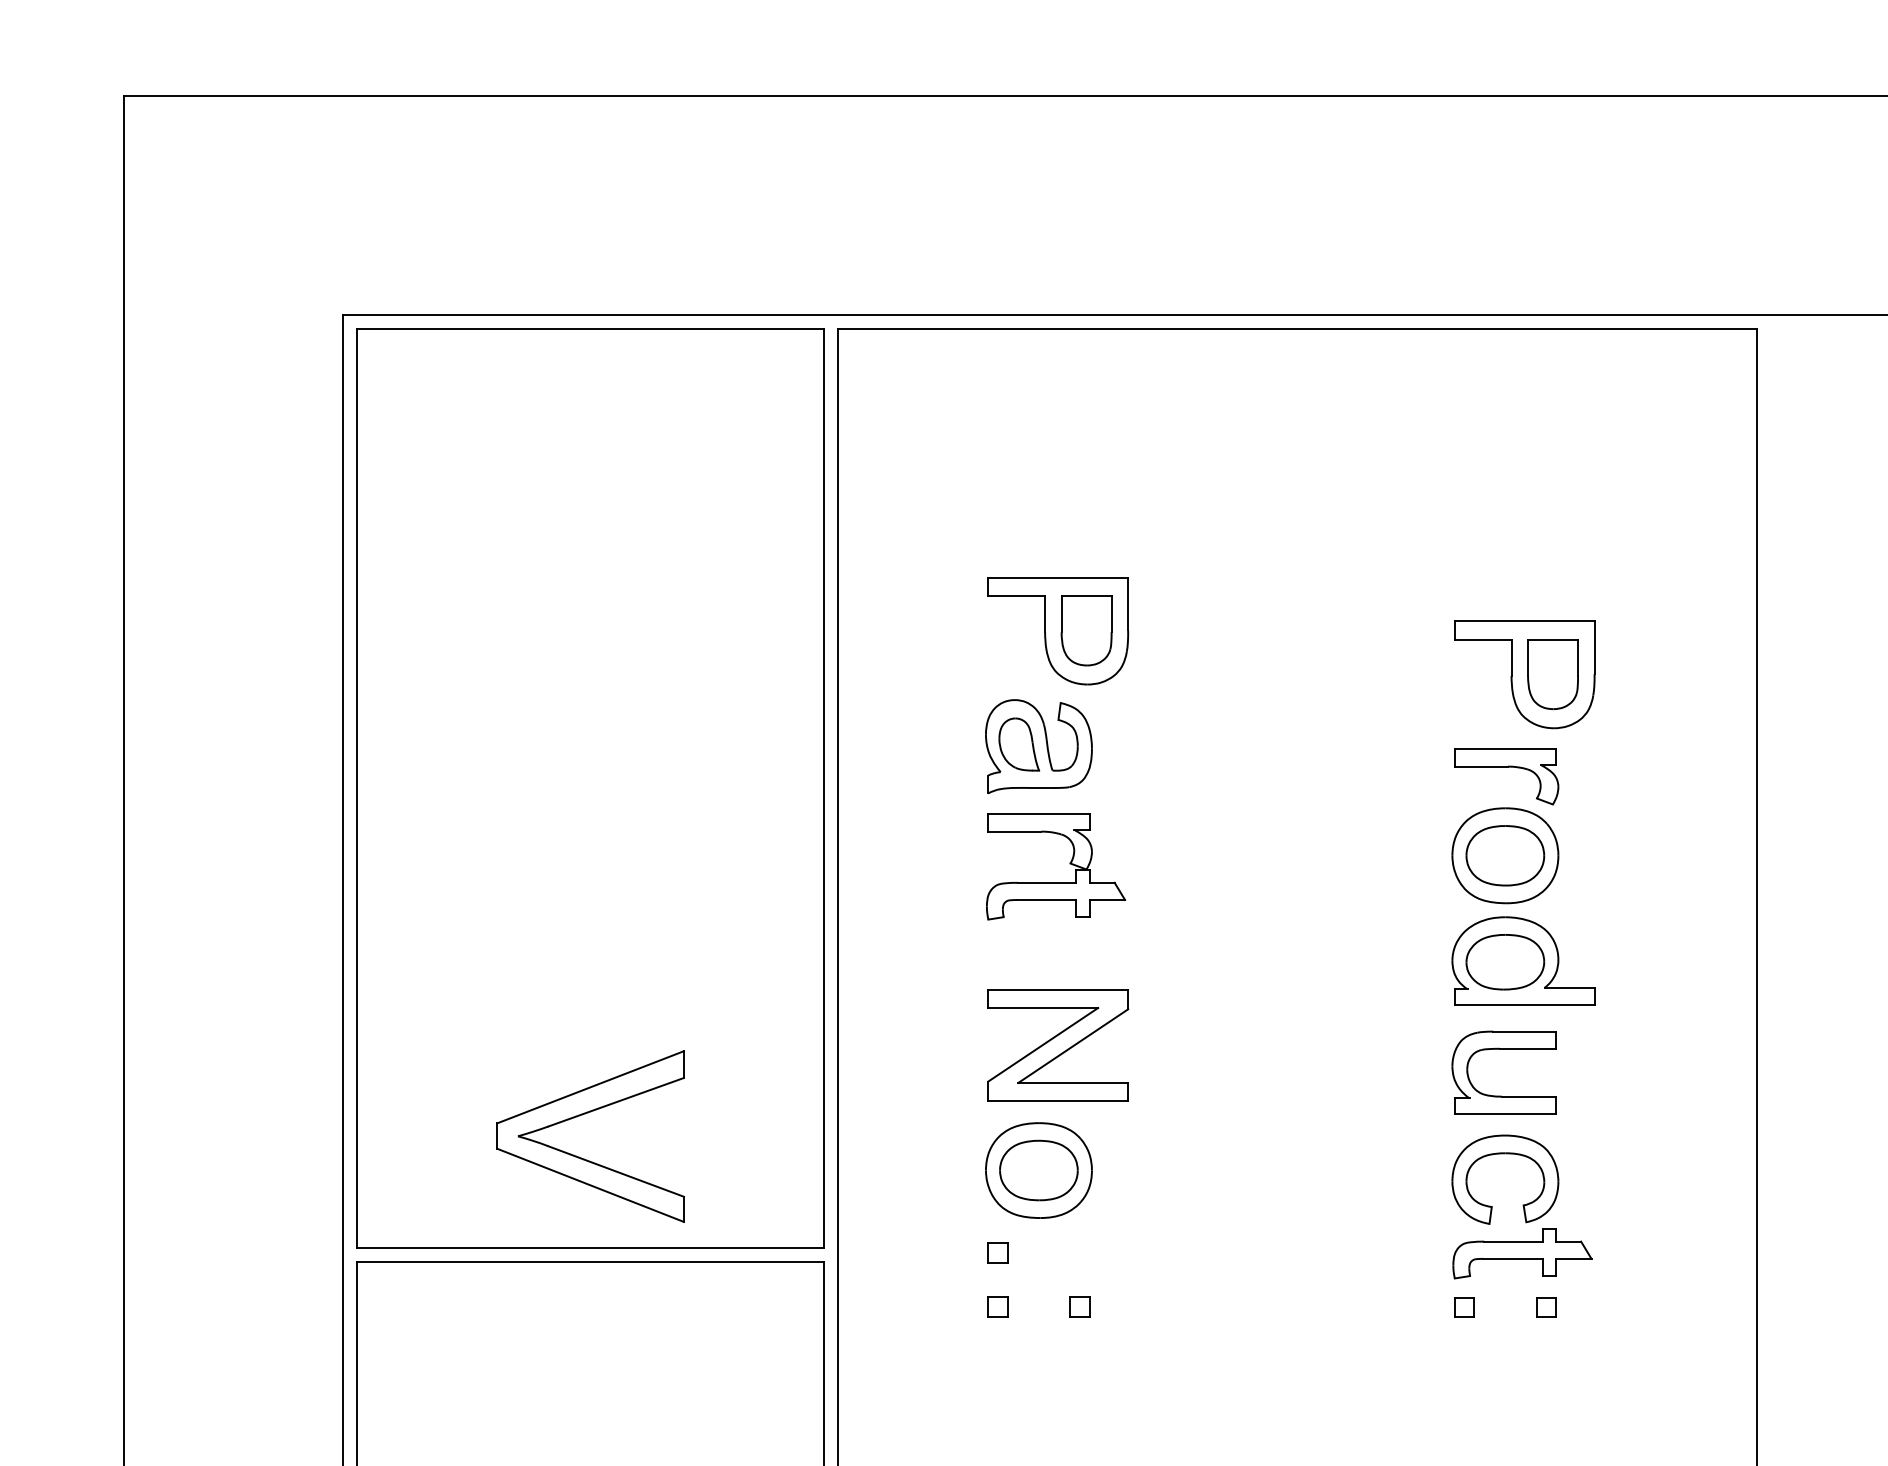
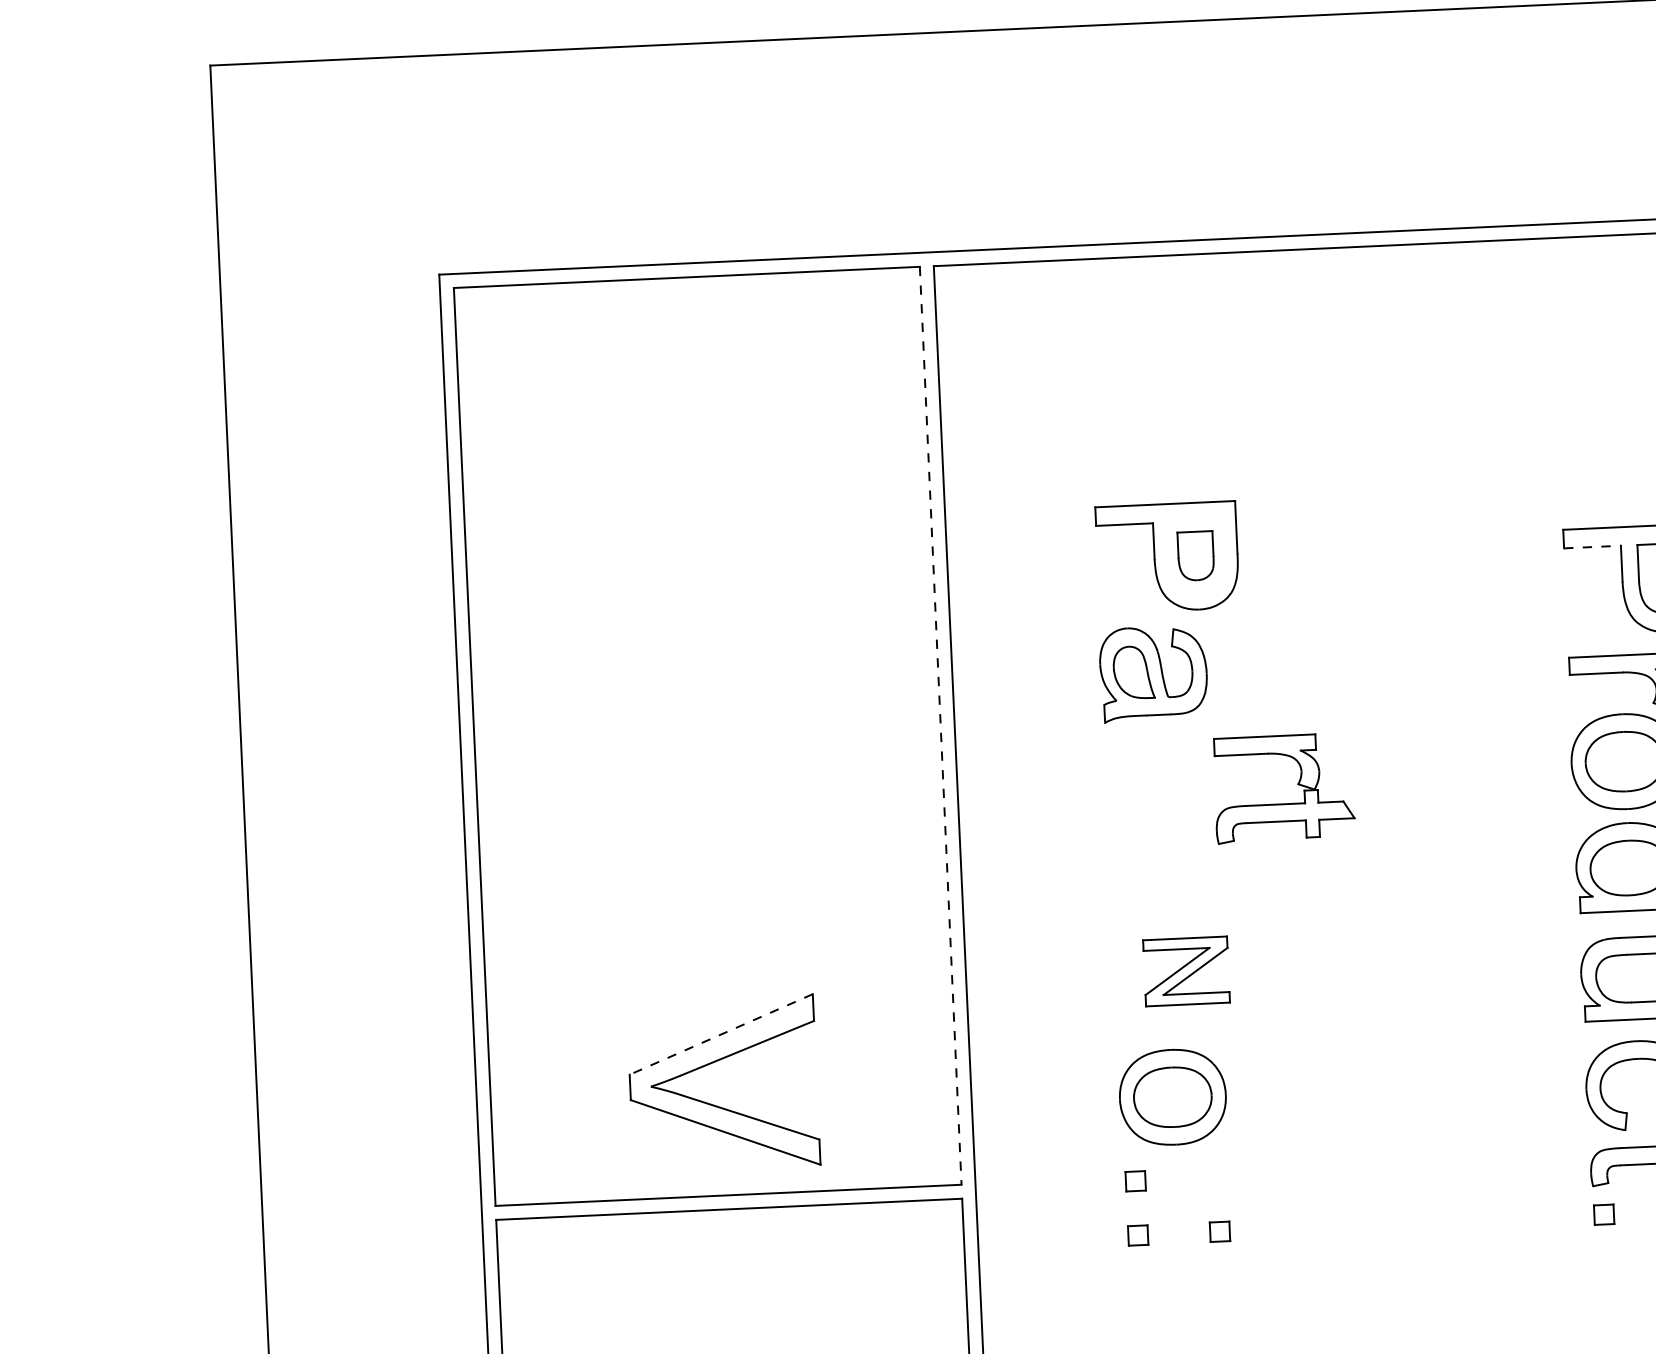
part: (1086, 630) -> (1195, 555), size x0.7
line: (1483, 639) -> (1592, 546), solid -> dashed
line: (823, 789) -> (940, 726), solid -> dashed
part: (1069, 864) -> (1297, 785), moved
part: (1058, 1045) -> (1186, 971), size x0.6
line: (590, 1087) -> (721, 1034), solid -> dashed

